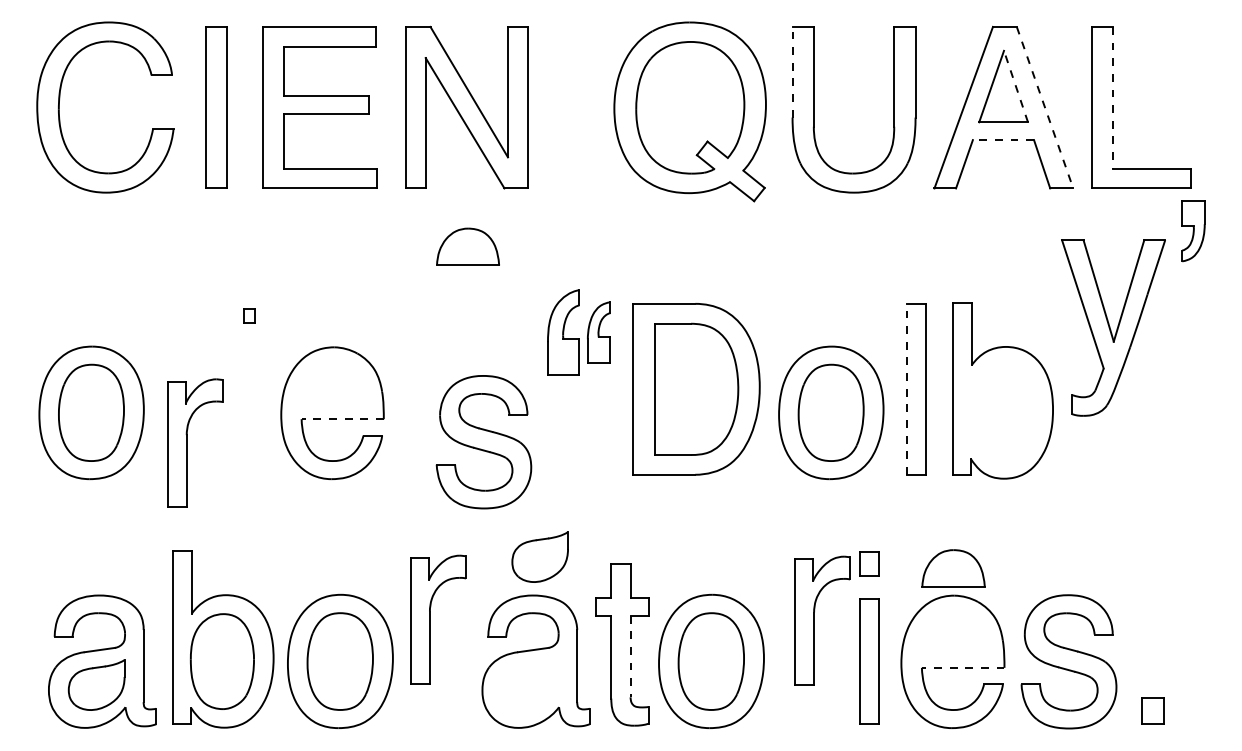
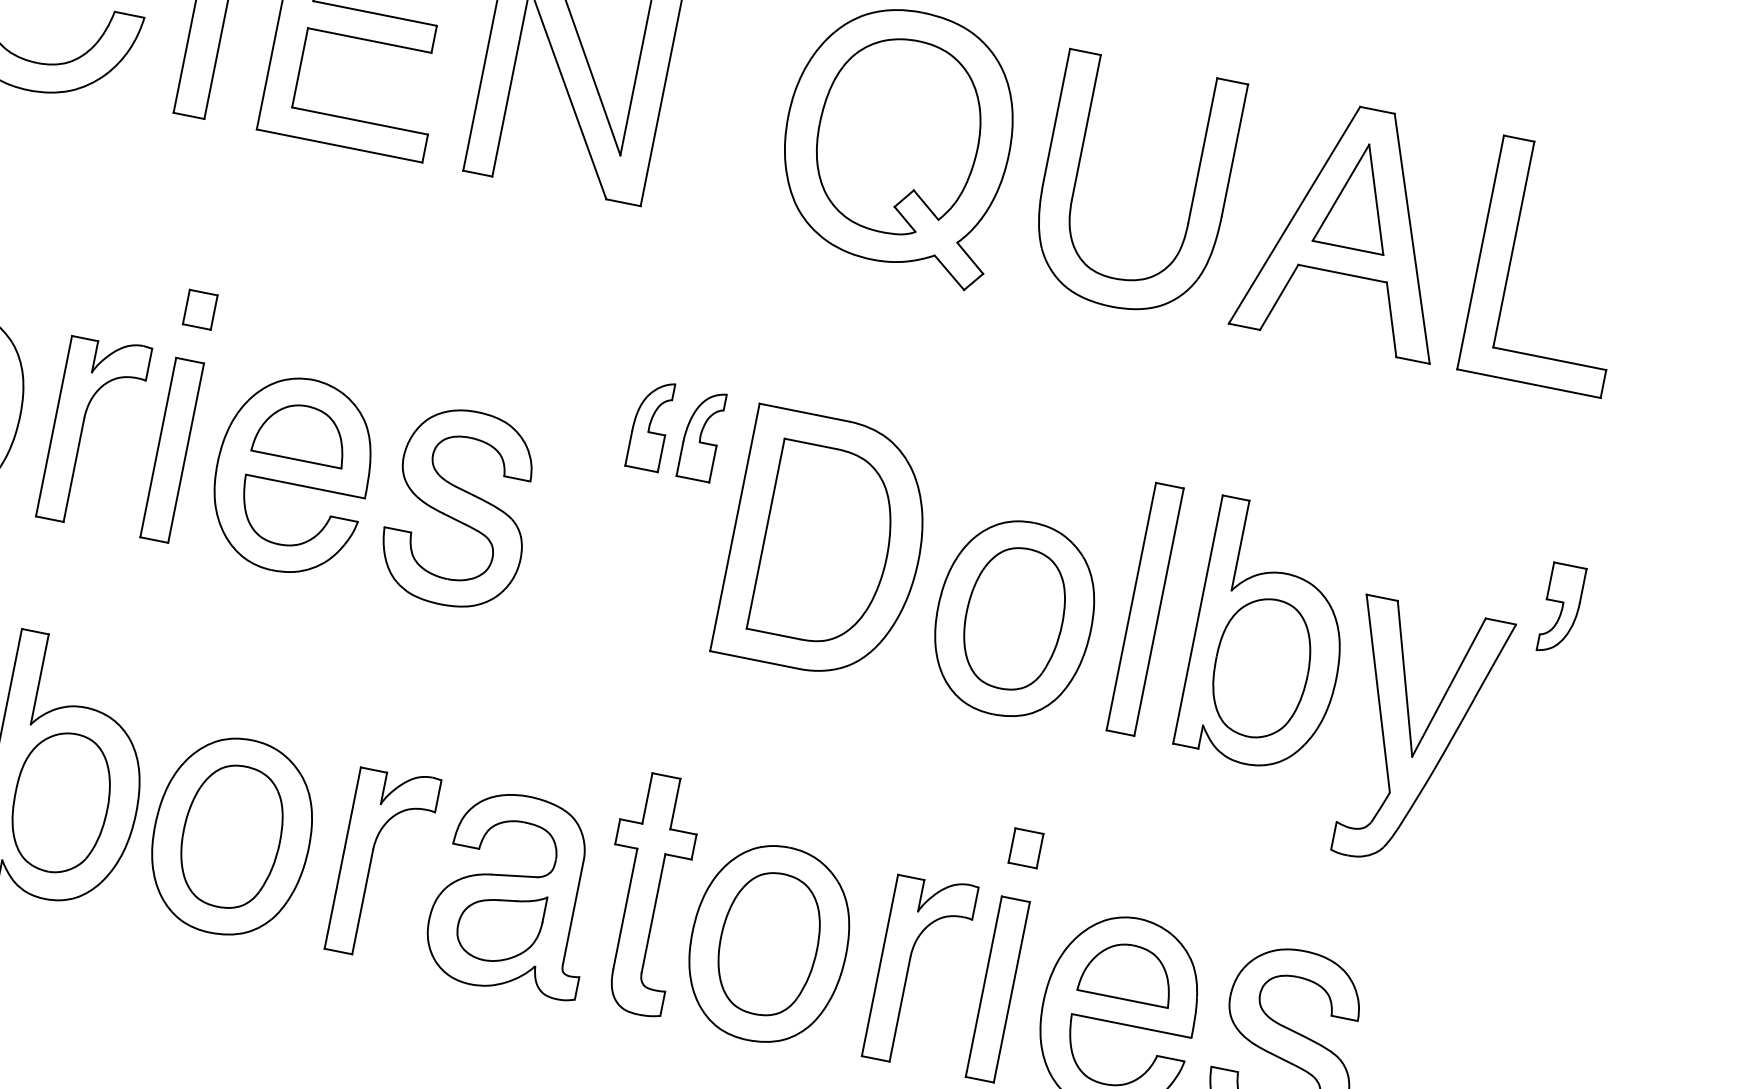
line: (792, 71) -> (1057, 113), dashed -> solid
line: (1016, 86) -> (1377, 199), dashed -> solid
line: (1113, 98) -> (1513, 245), dashed -> solid
line: (1045, 107) -> (1412, 238), dashed -> solid
line: (1003, 140) -> (1342, 274), dashed -> solid
part: (1193, 231) -> (1561, 610), moved
part: (467, 246) -> (300, 431), moved
part: (249, 315) -> (200, 309), size x1.67
part: (1113, 327) -> (1415, 736), moved
part: (563, 332) -> (650, 424), size x0.71
line: (907, 388) -> (1131, 605), dashed -> solid
part: (249, 412) -> (172, 449), added
part: (1001, 412) -> (1261, 667), added
line: (342, 419) -> (305, 486), dashed -> solid
part: (187, 442) -> (83, 429), moved
part: (483, 442) -> (458, 508), moved
part: (539, 556) -> (499, 924), moved
part: (953, 568) -> (1127, 972), moved
part: (430, 619) -> (371, 861), moved
part: (814, 620) -> (908, 968), moved
line: (630, 656) -> (653, 913), dashed -> solid
line: (962, 667) -> (1130, 1025), dashed -> solid

